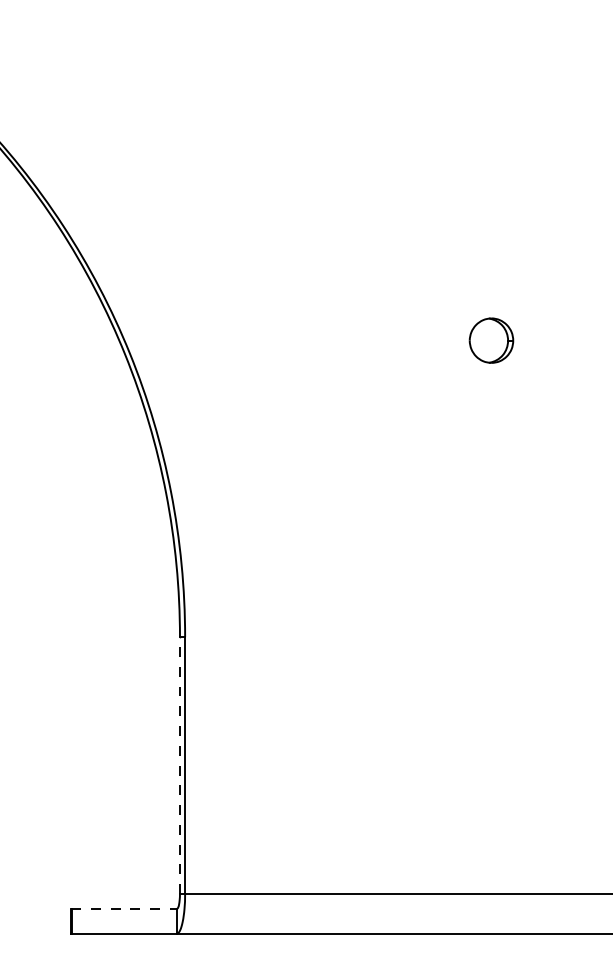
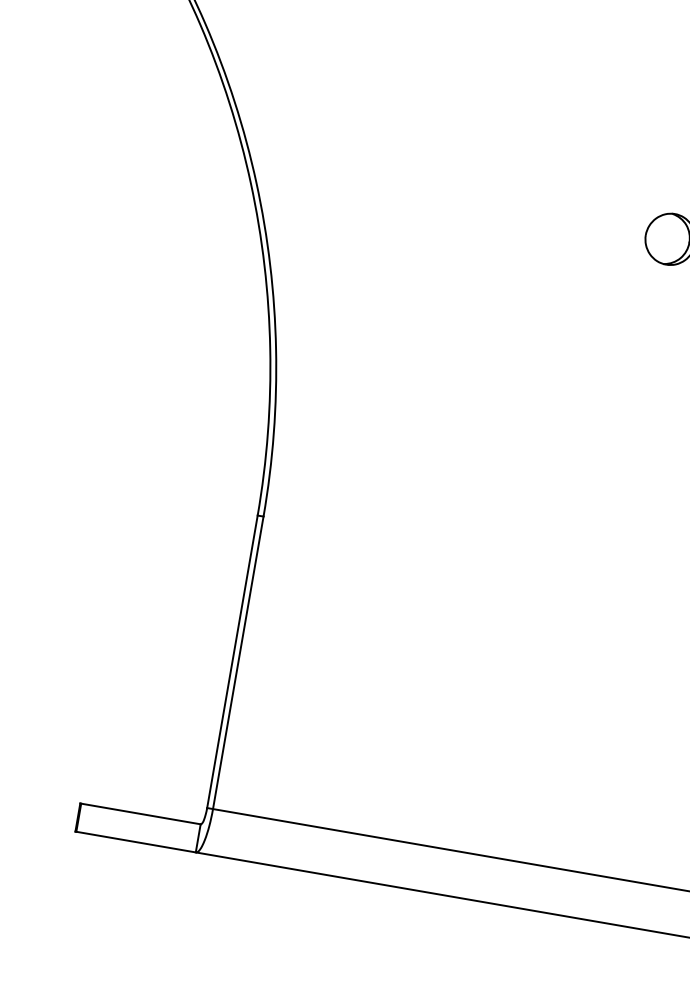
line: (179, 765) -> (231, 661), dashed -> solid
line: (123, 908) -> (140, 813), dashed -> solid

